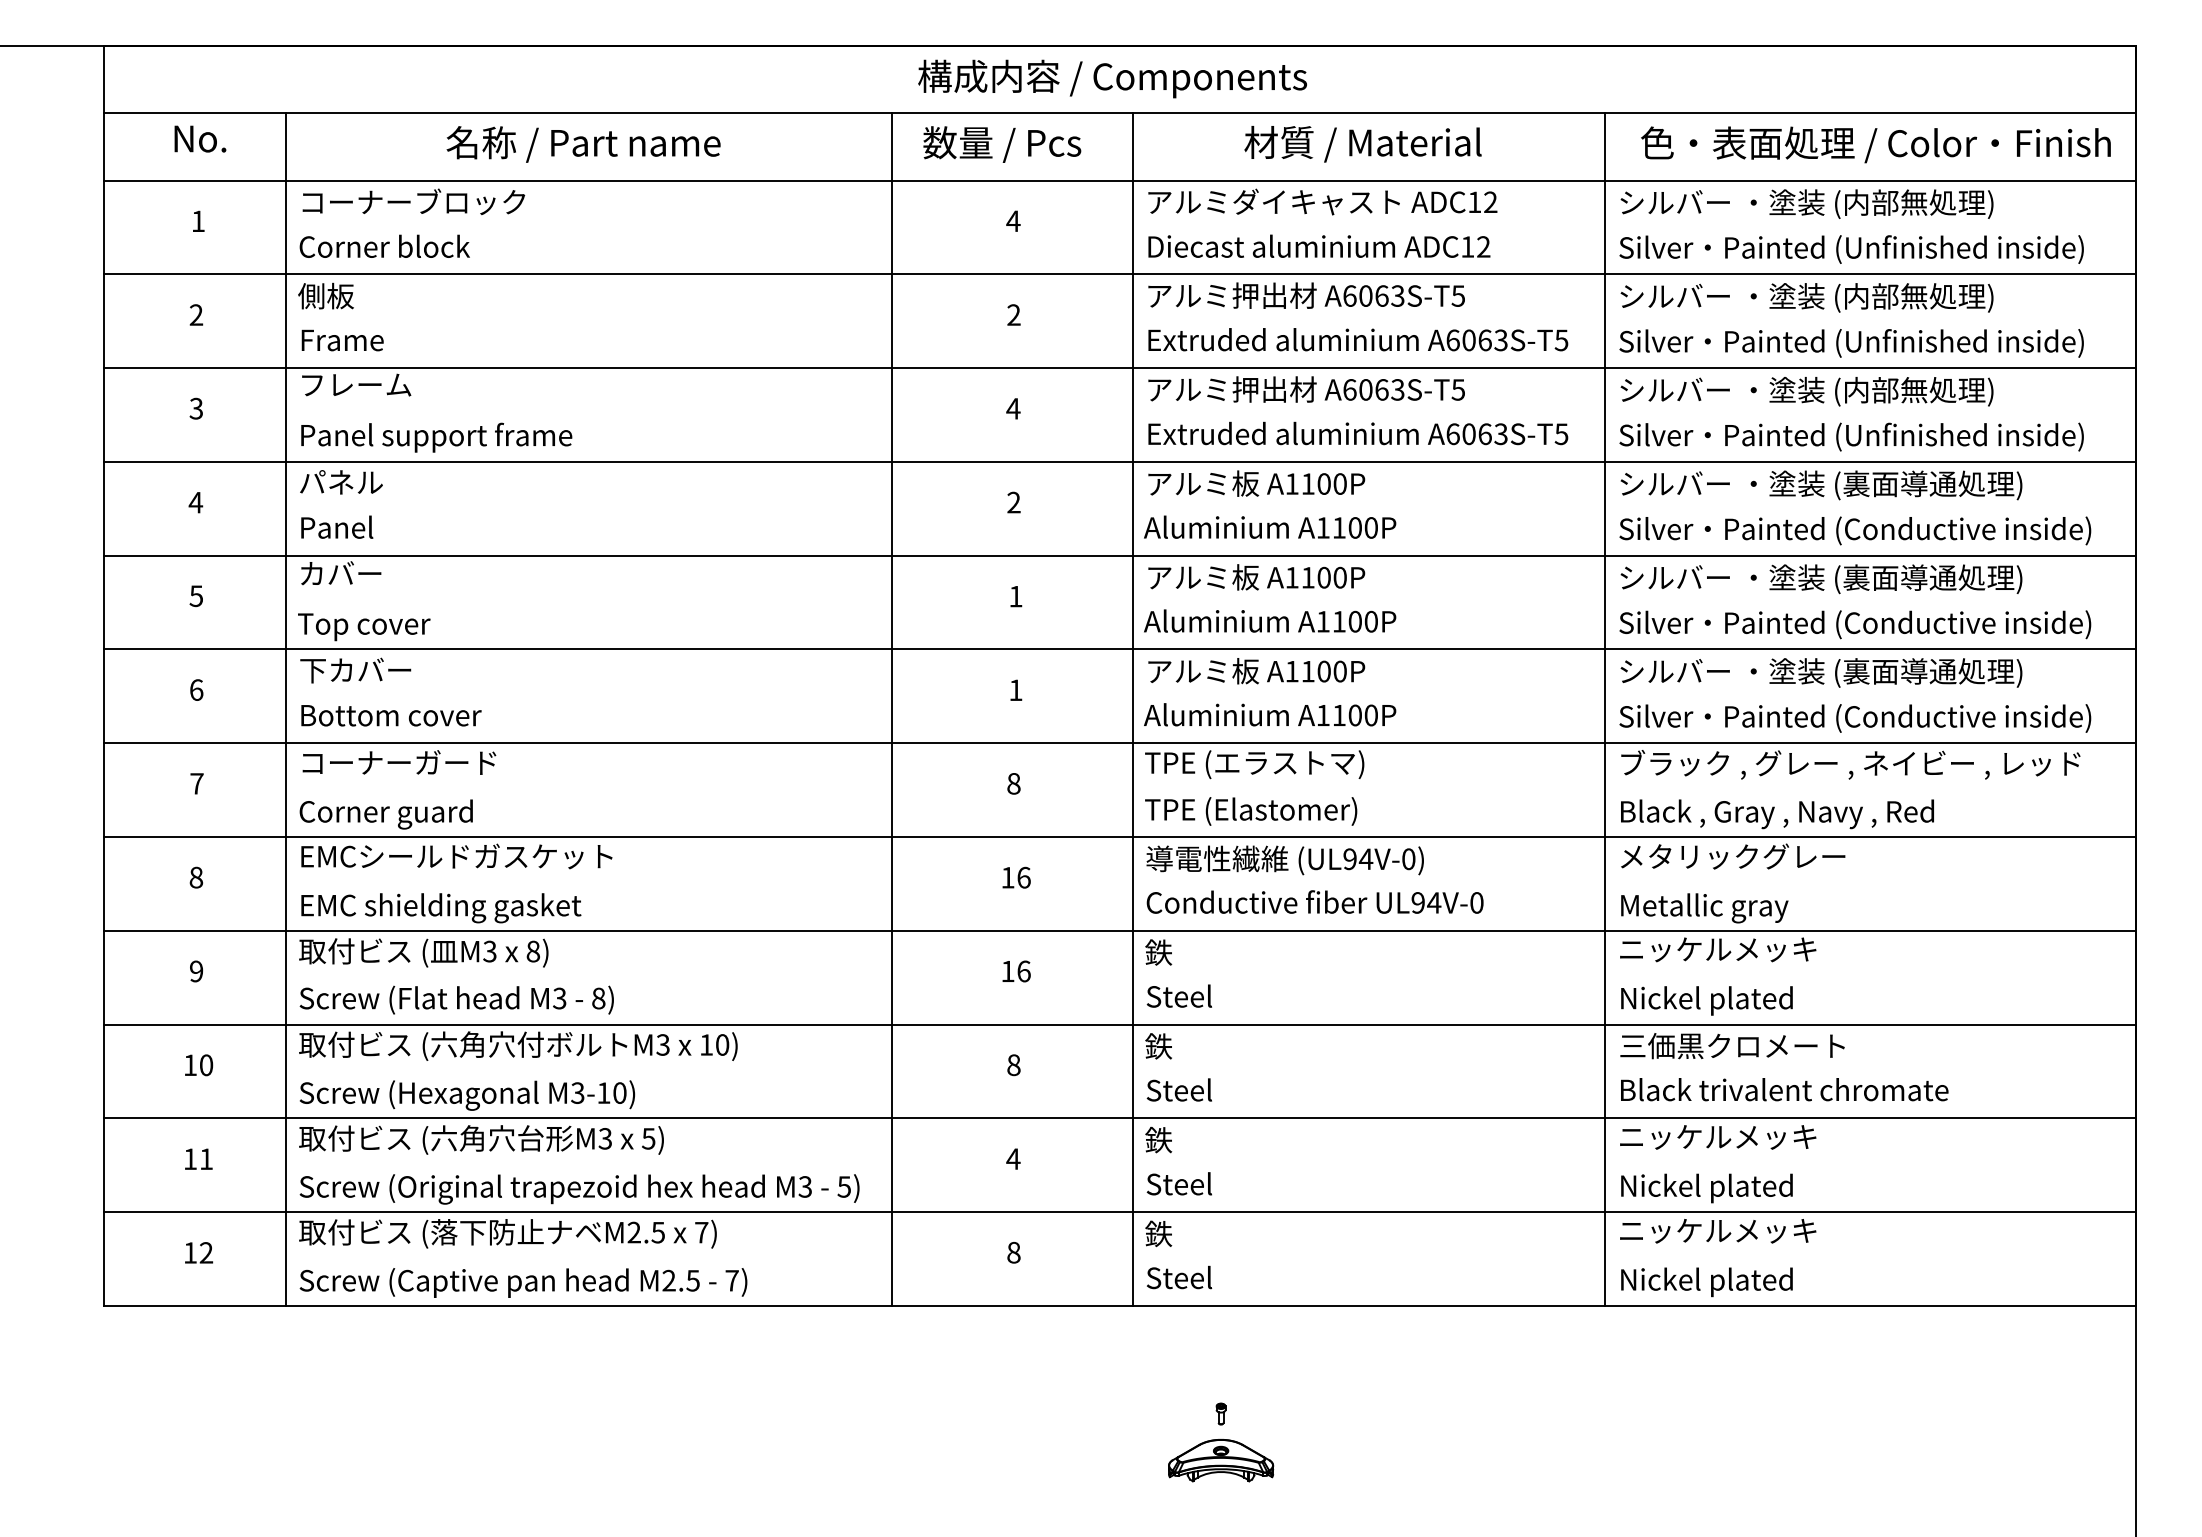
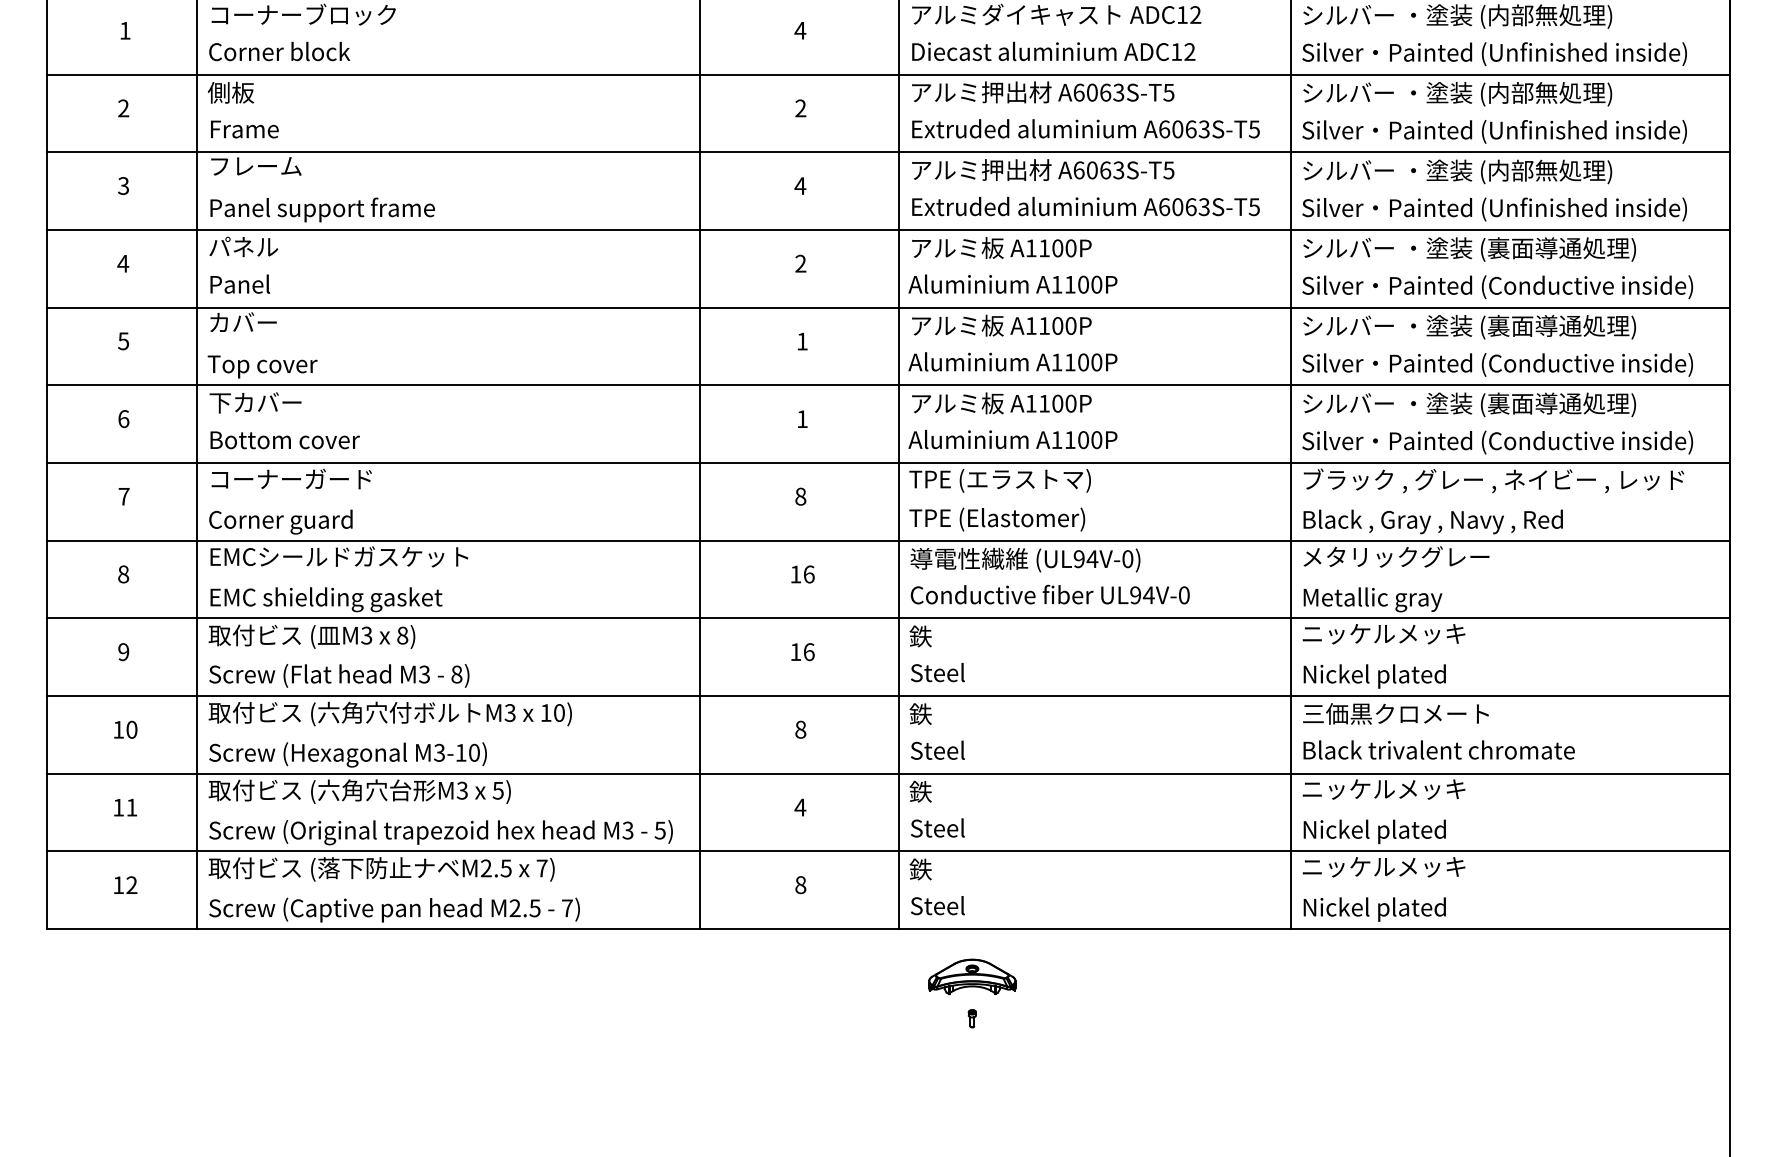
part: (1221, 1460) -> (972, 976), moved

